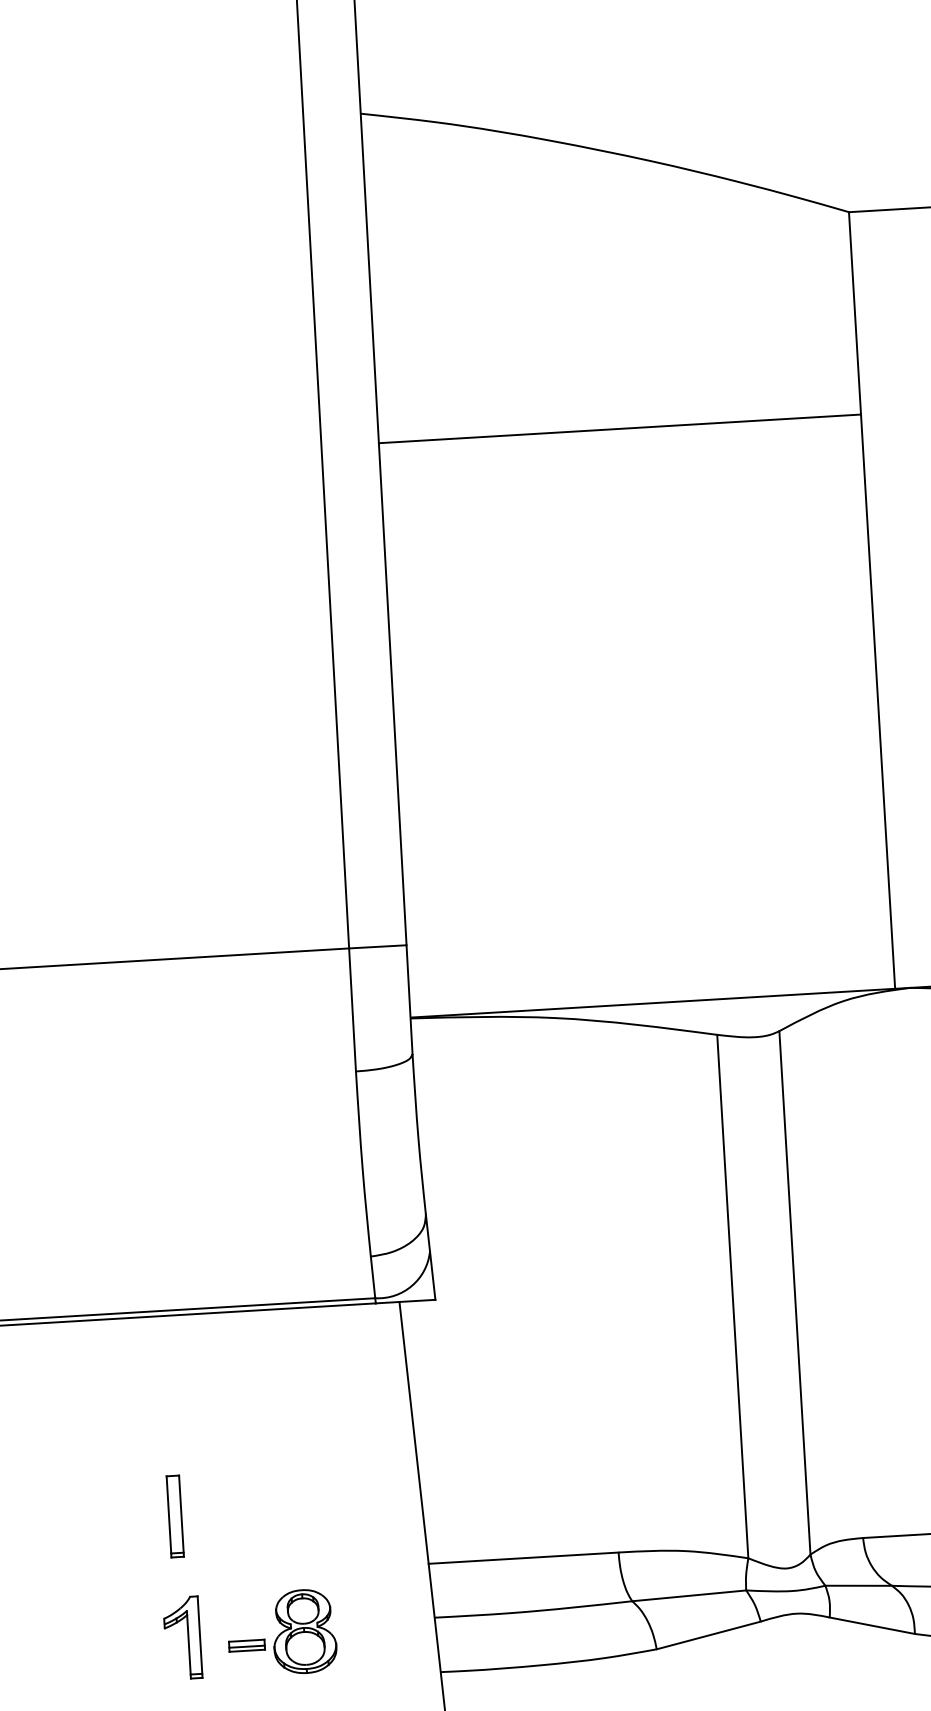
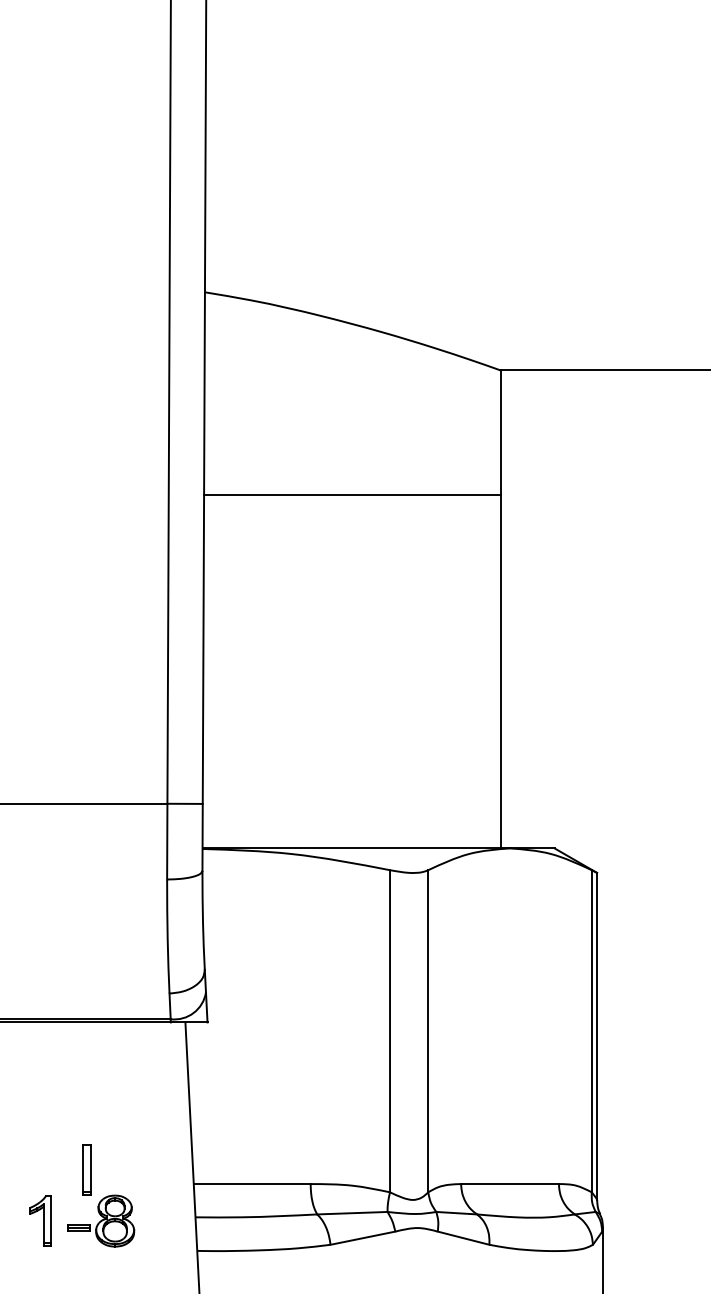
part: (174, 1516) -> (86, 1169), moved

